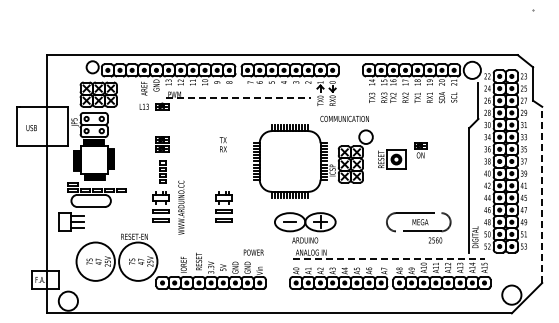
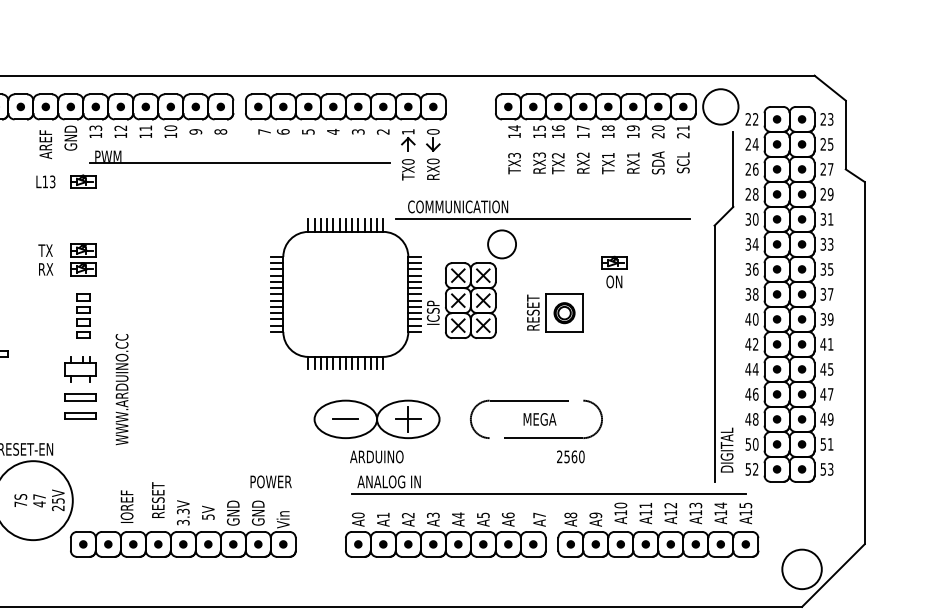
line: (238, 97) -> (239, 162), dashed -> solid
line: (385, 125) -> (542, 220), added
text: (222, 144) -> (44, 259), moved
part: (392, 159) -> (556, 312), moved
line: (542, 194) -> (865, 362), dashed -> solid
part: (223, 206) -> (208, 387), removed
part: (418, 227) -> (535, 430), moved
line: (388, 258) -> (548, 494), dashed -> solid

